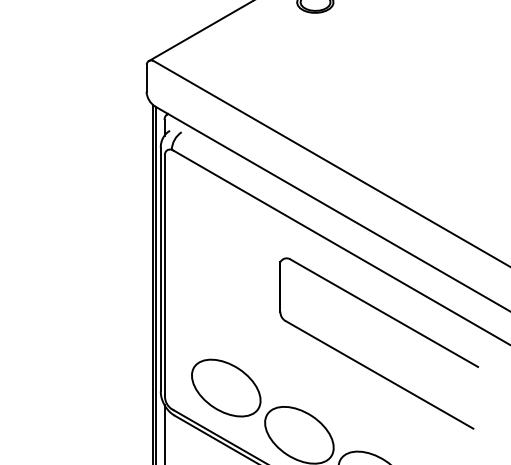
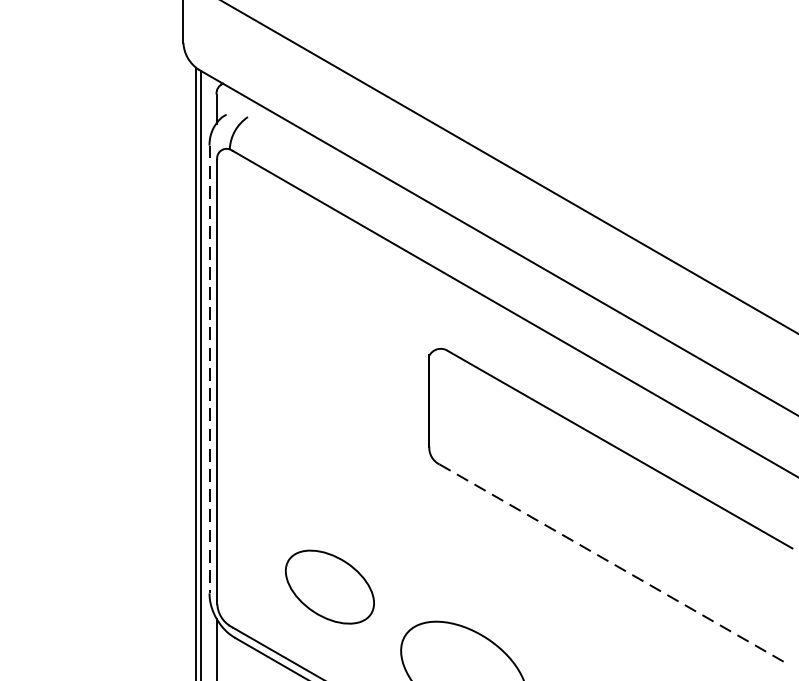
line: (160, 269) -> (208, 369), solid -> dashed
line: (380, 375) -> (613, 564), solid -> dashed
part: (226, 387) -> (330, 586), size x0.7

